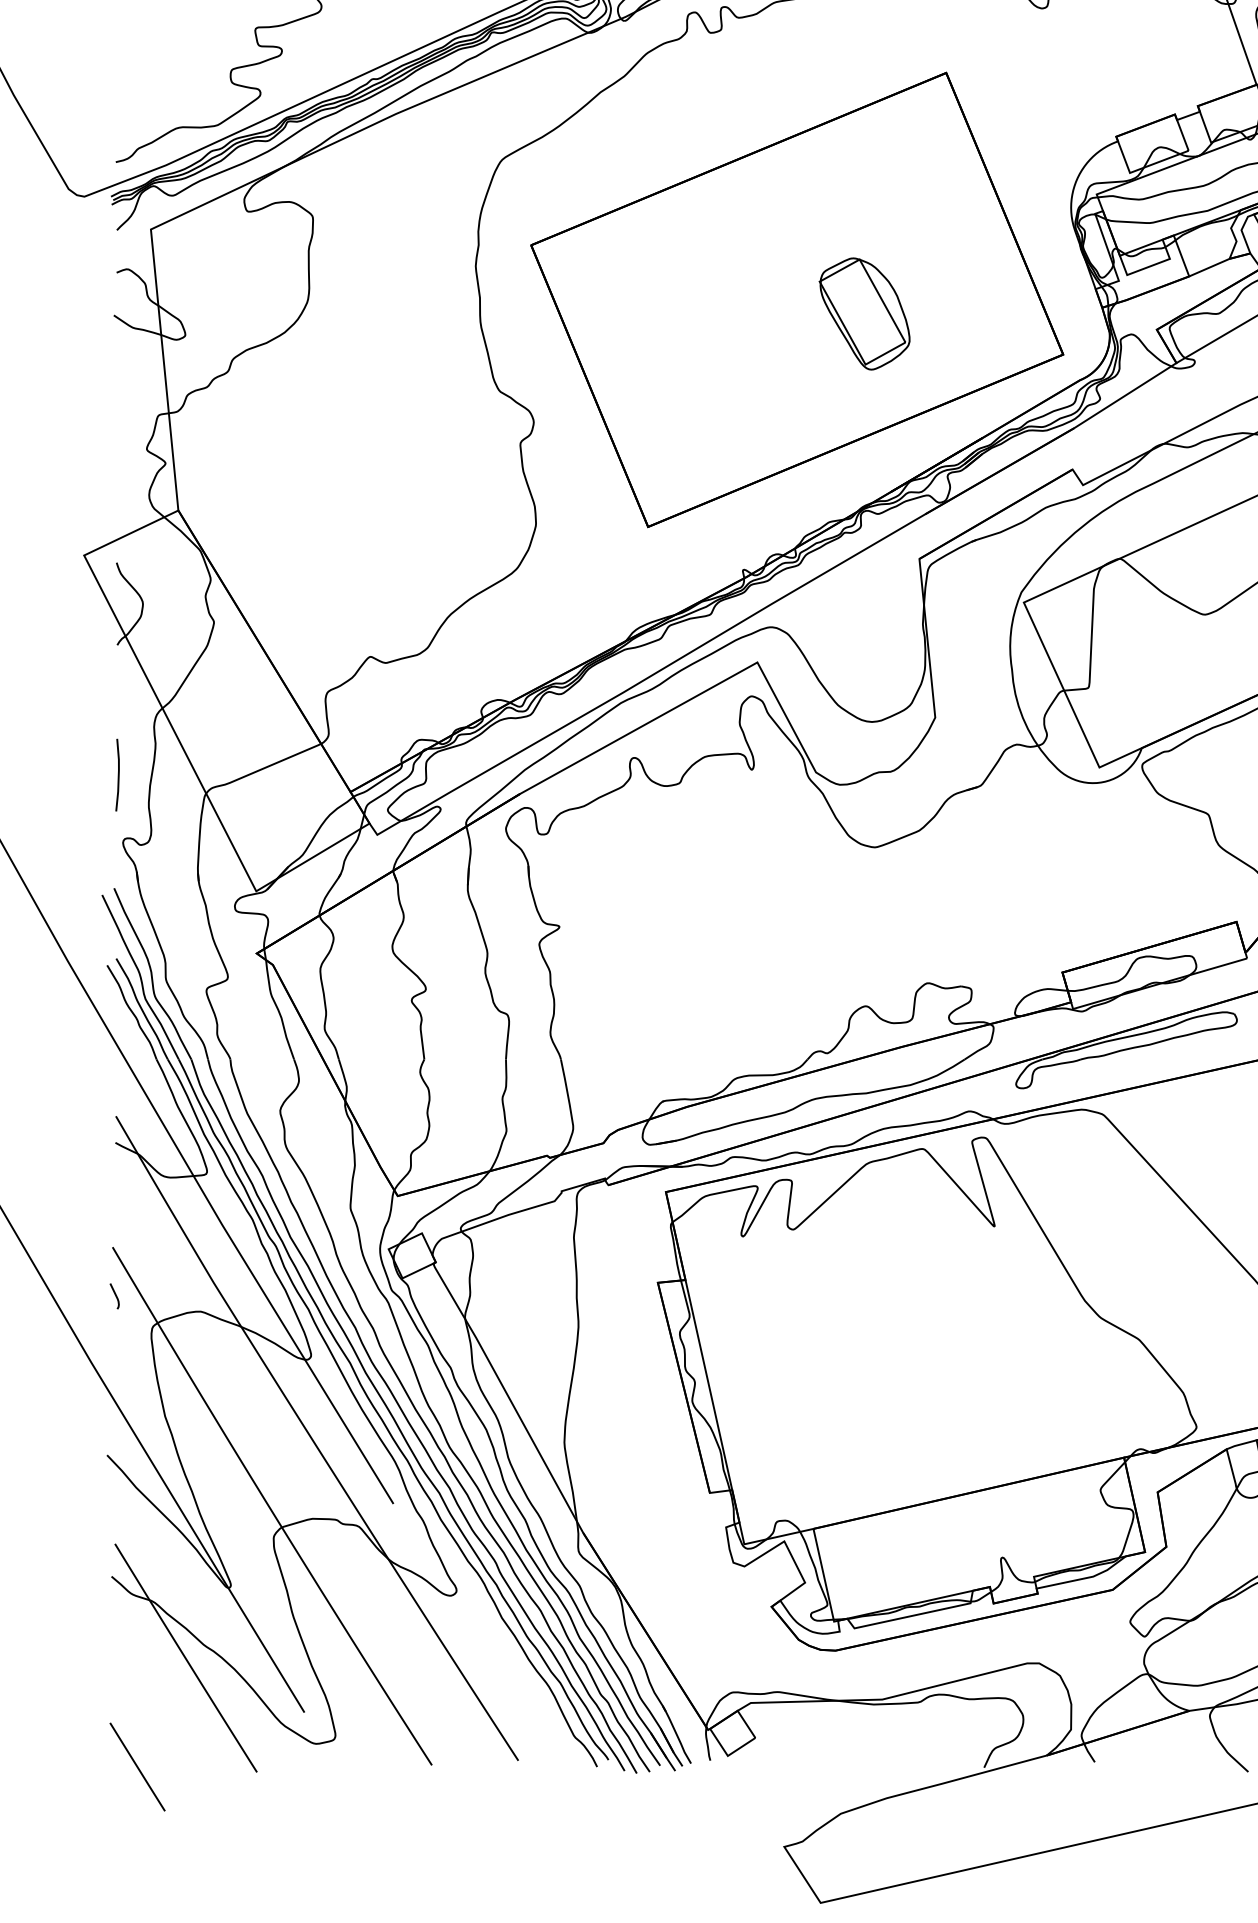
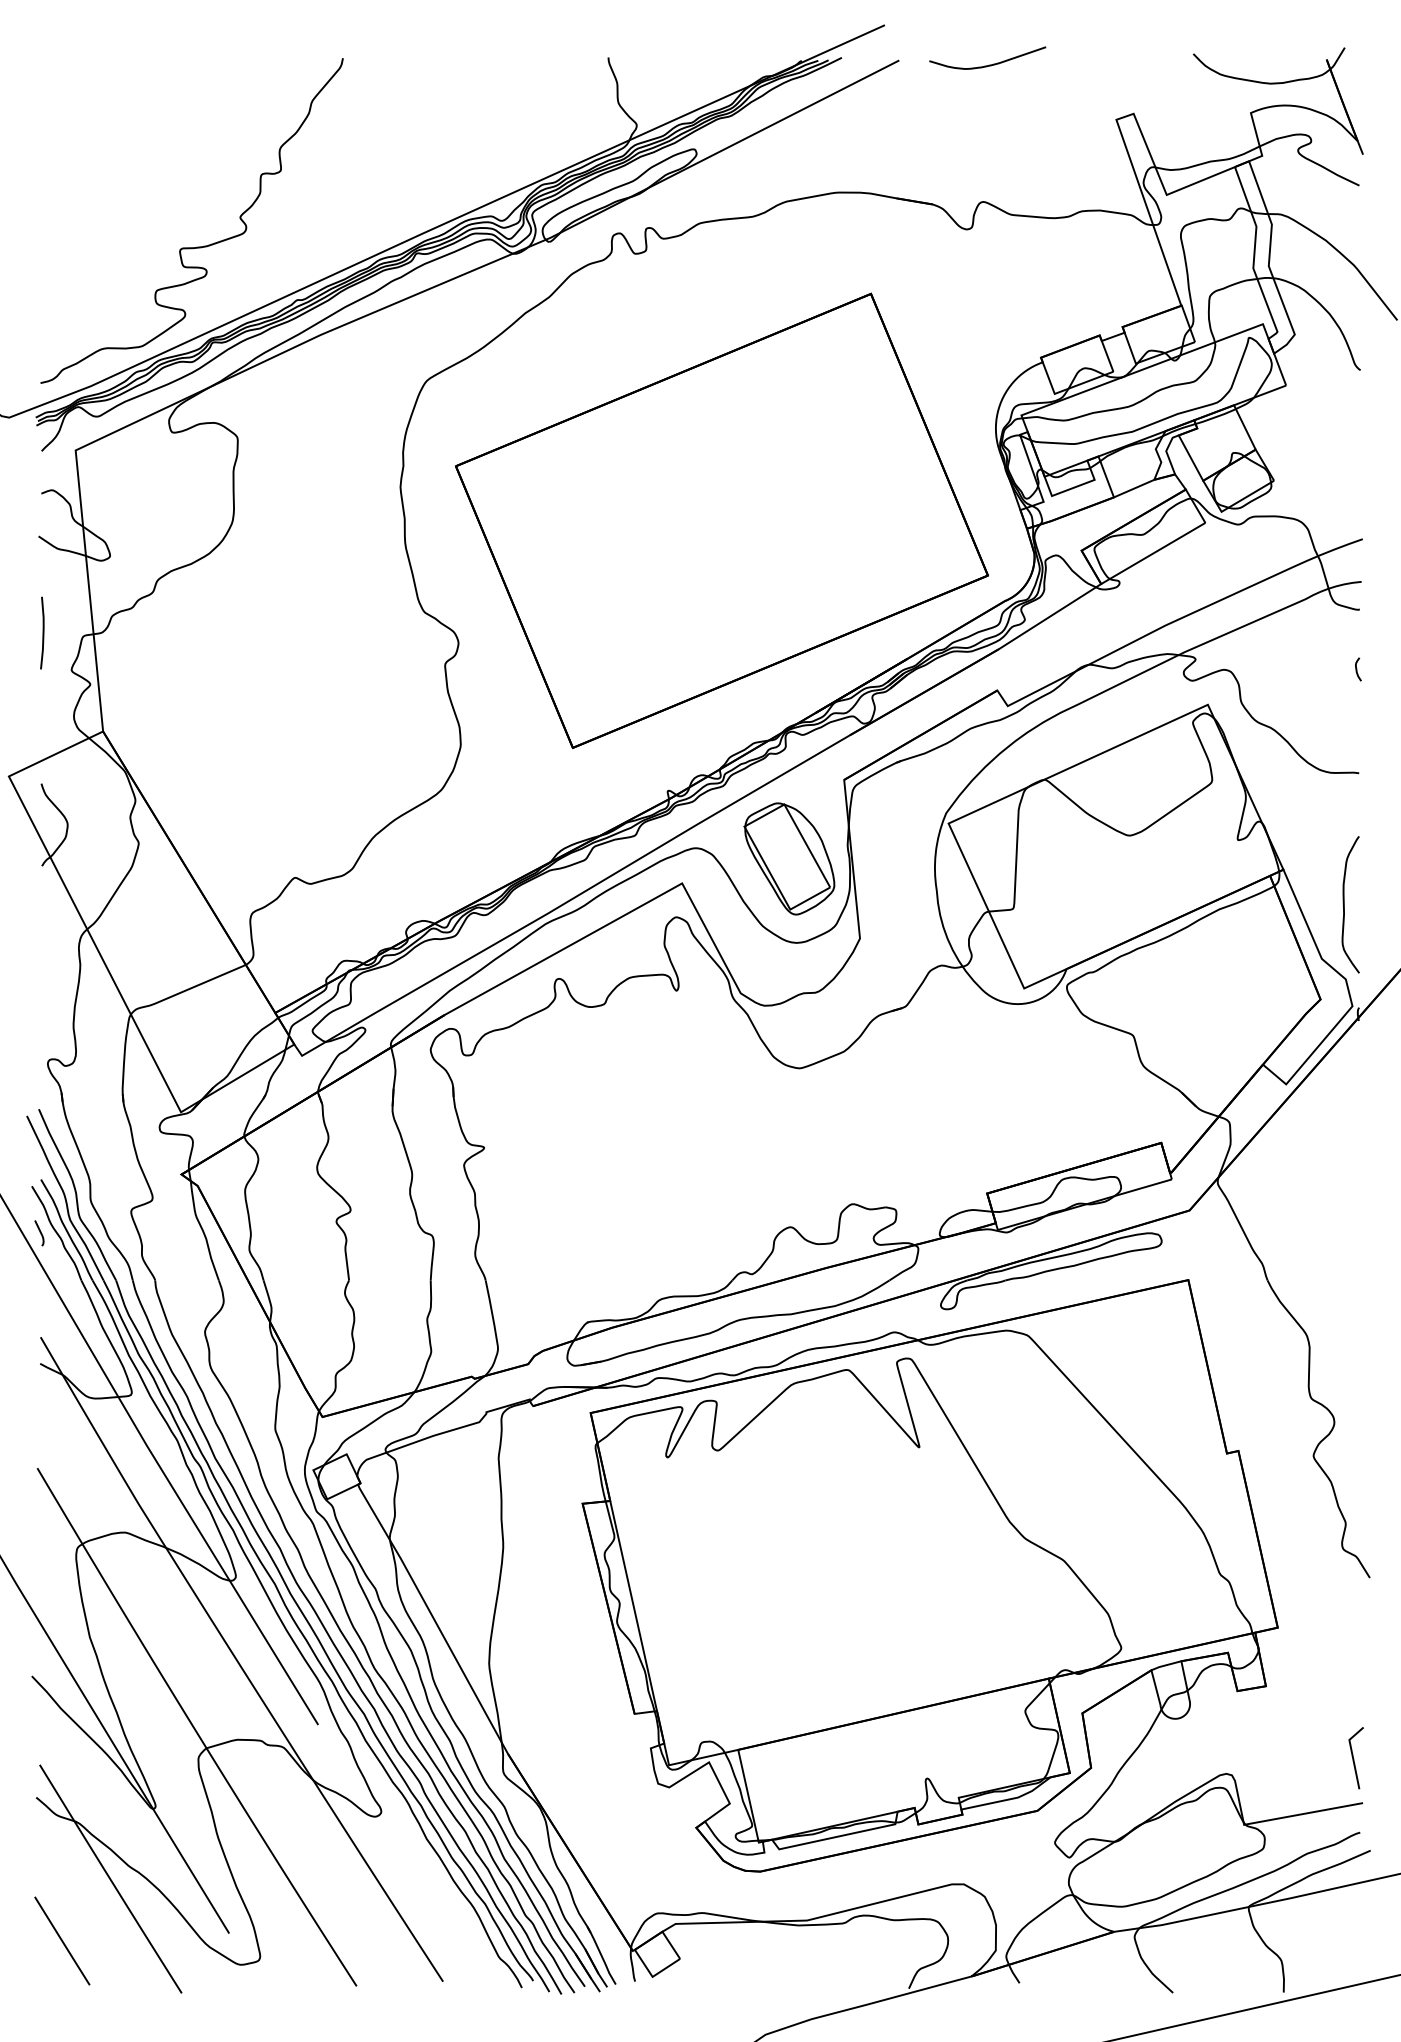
part: (864, 313) -> (789, 858), moved
line: (117, 774) -> (42, 632), moved
curve: (114, 1295) -> (39, 1232), moved
line: (137, 1766) -> (62, 1940), moved

